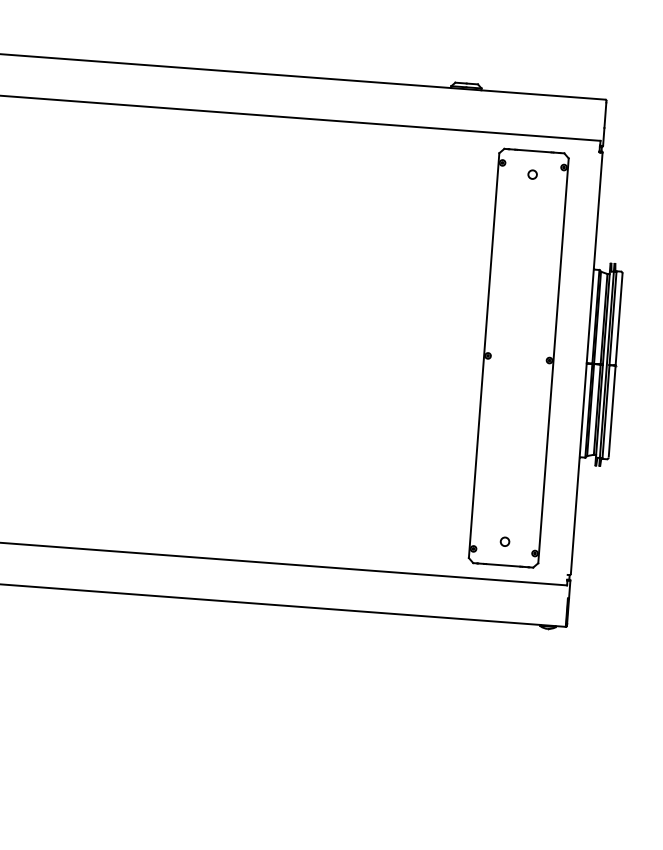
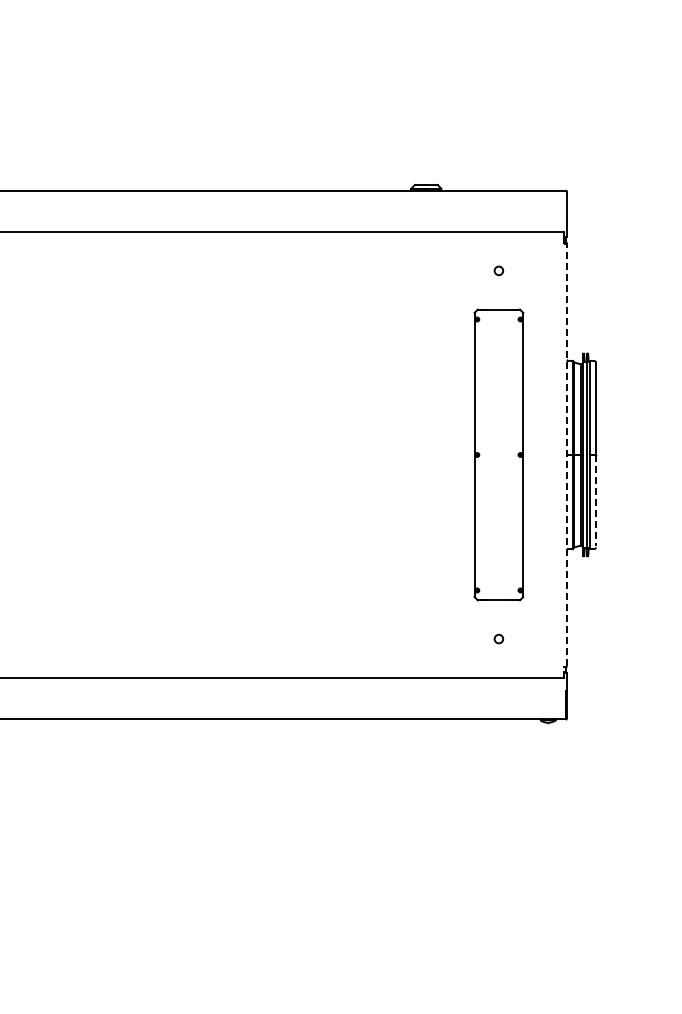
part: (518, 357) -> (498, 454), size x0.7
line: (586, 362) -> (566, 454), solid -> dashed
line: (611, 410) -> (595, 500), solid -> dashed

